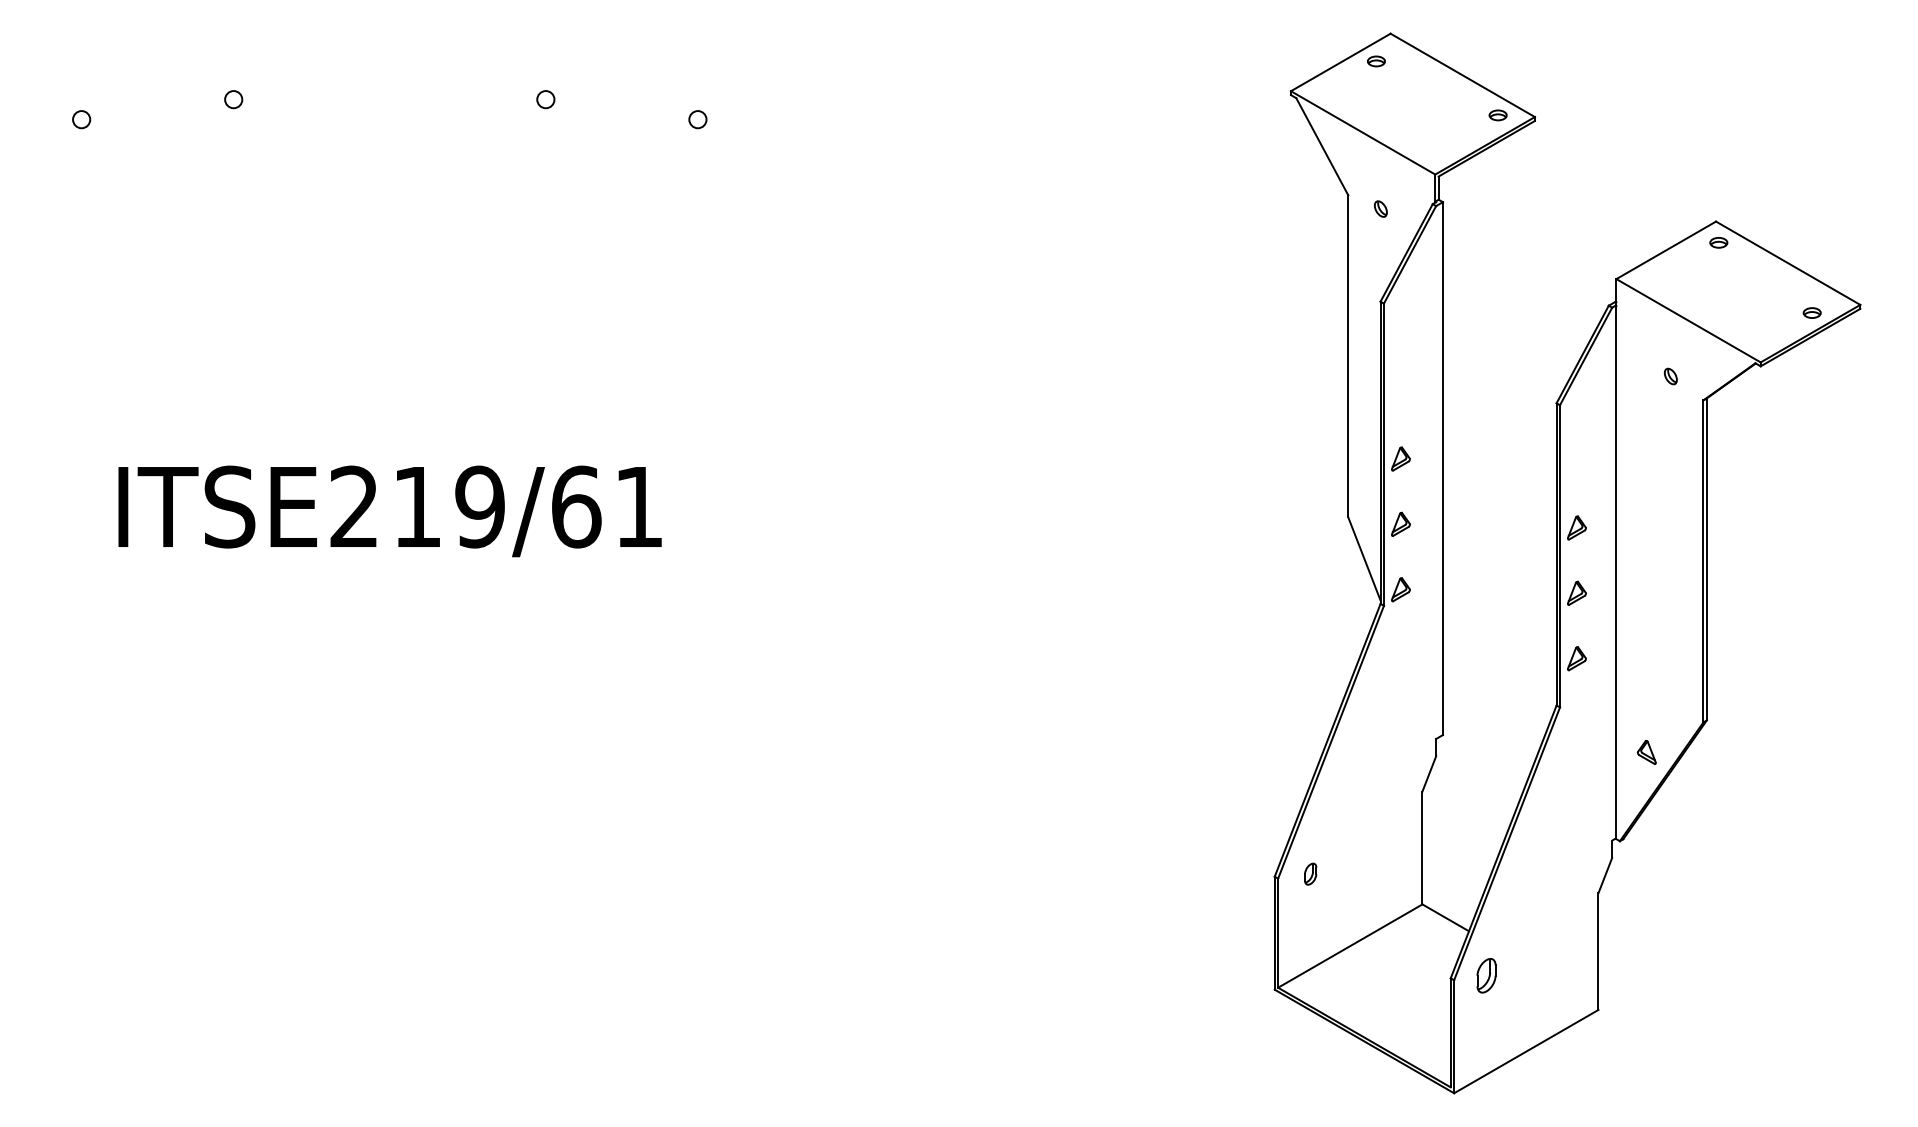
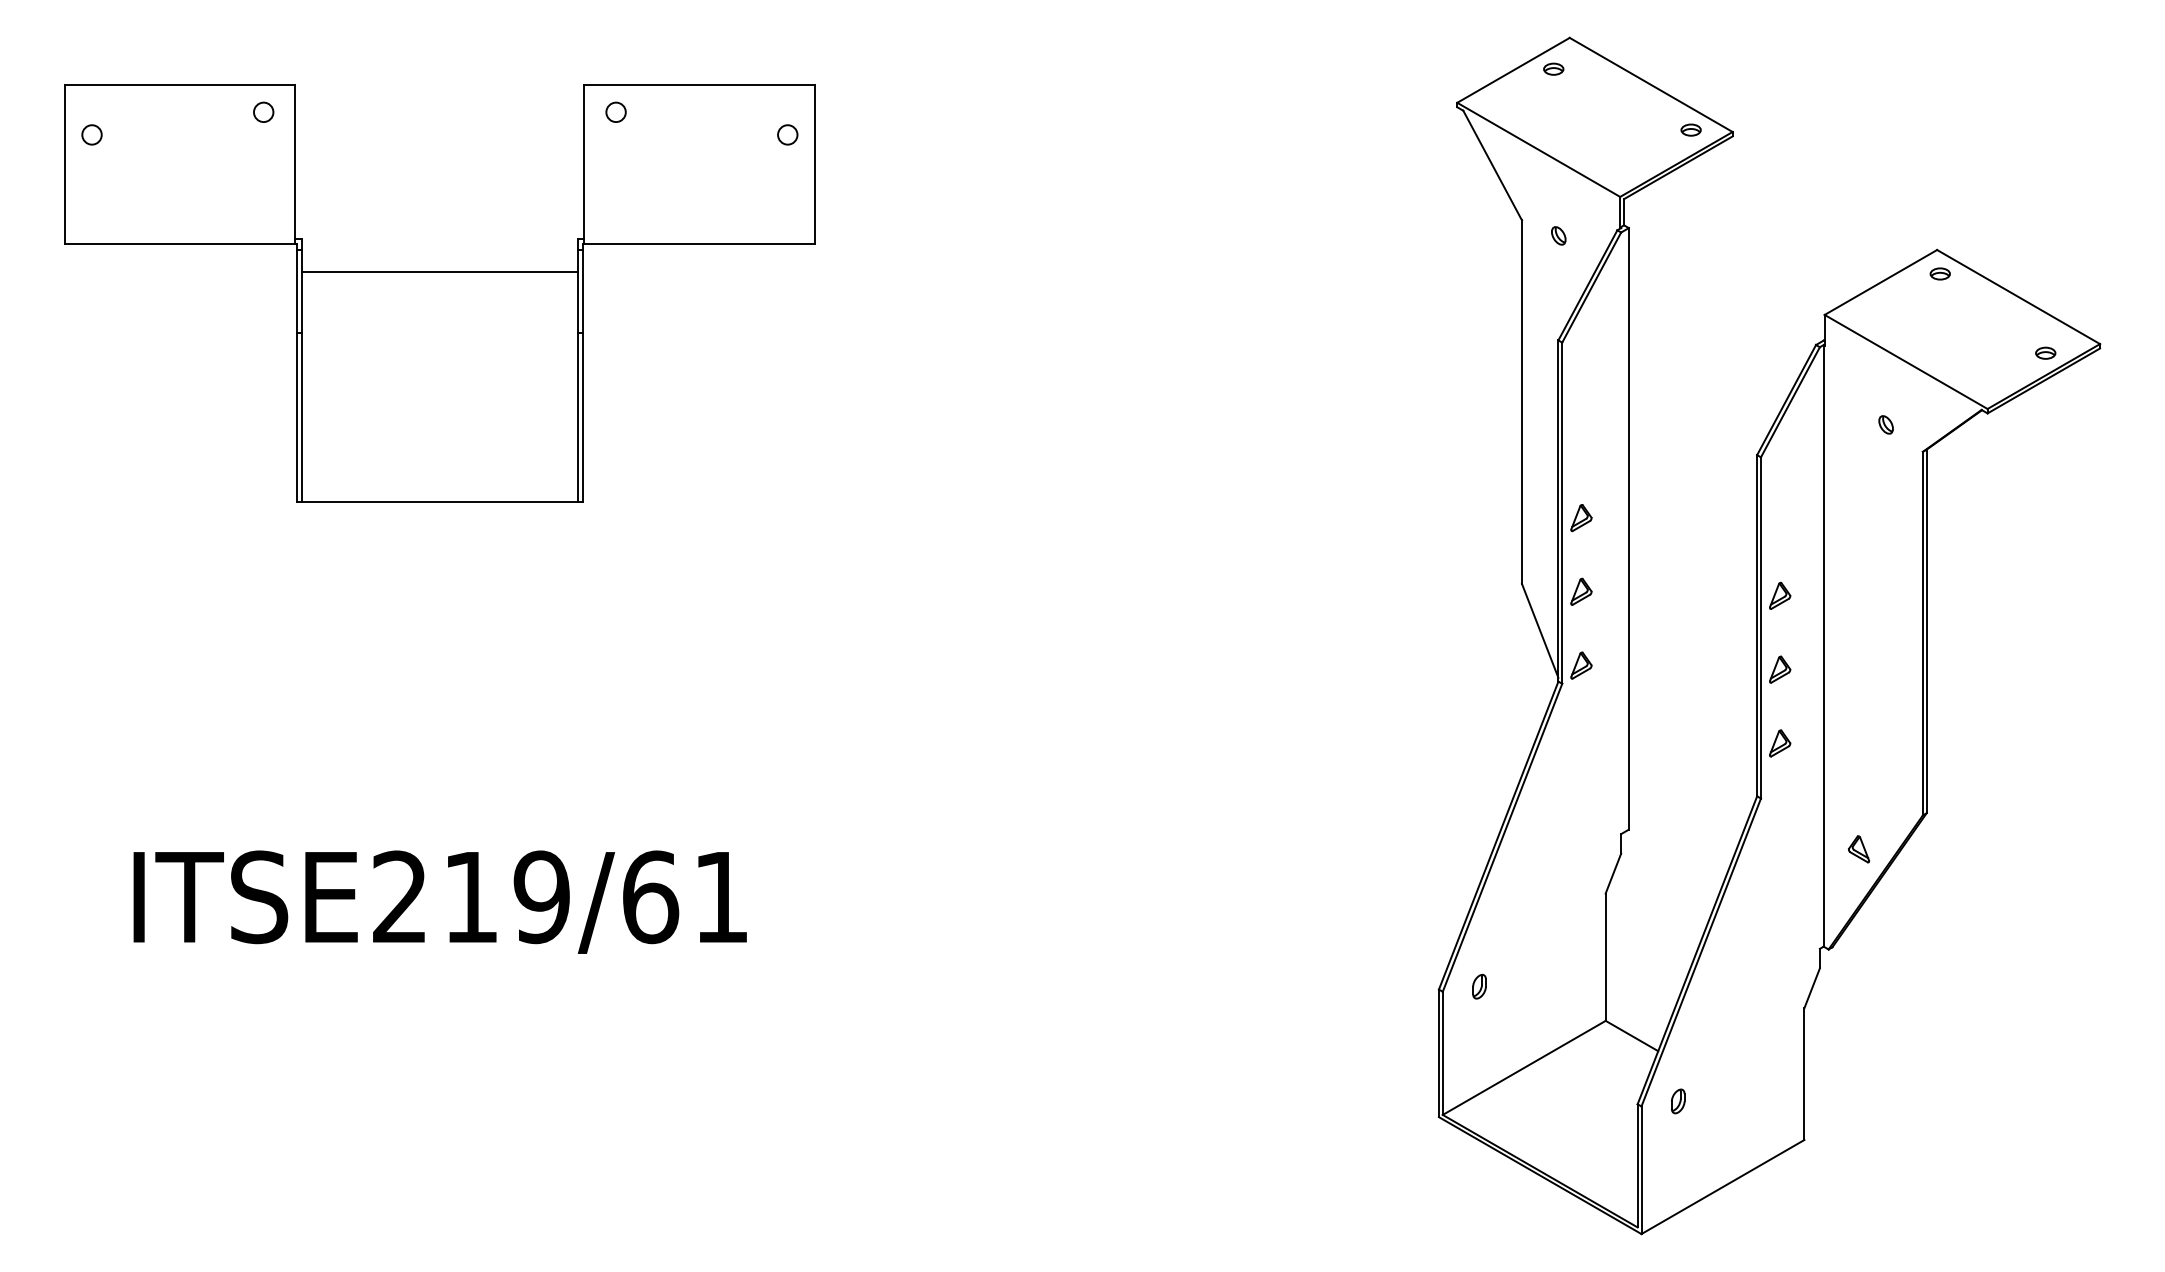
part: (389, 260) -> (439, 293), added
text: (389, 510) -> (439, 901), moved
part: (1486, 975) -> (1678, 1101), size x0.62

